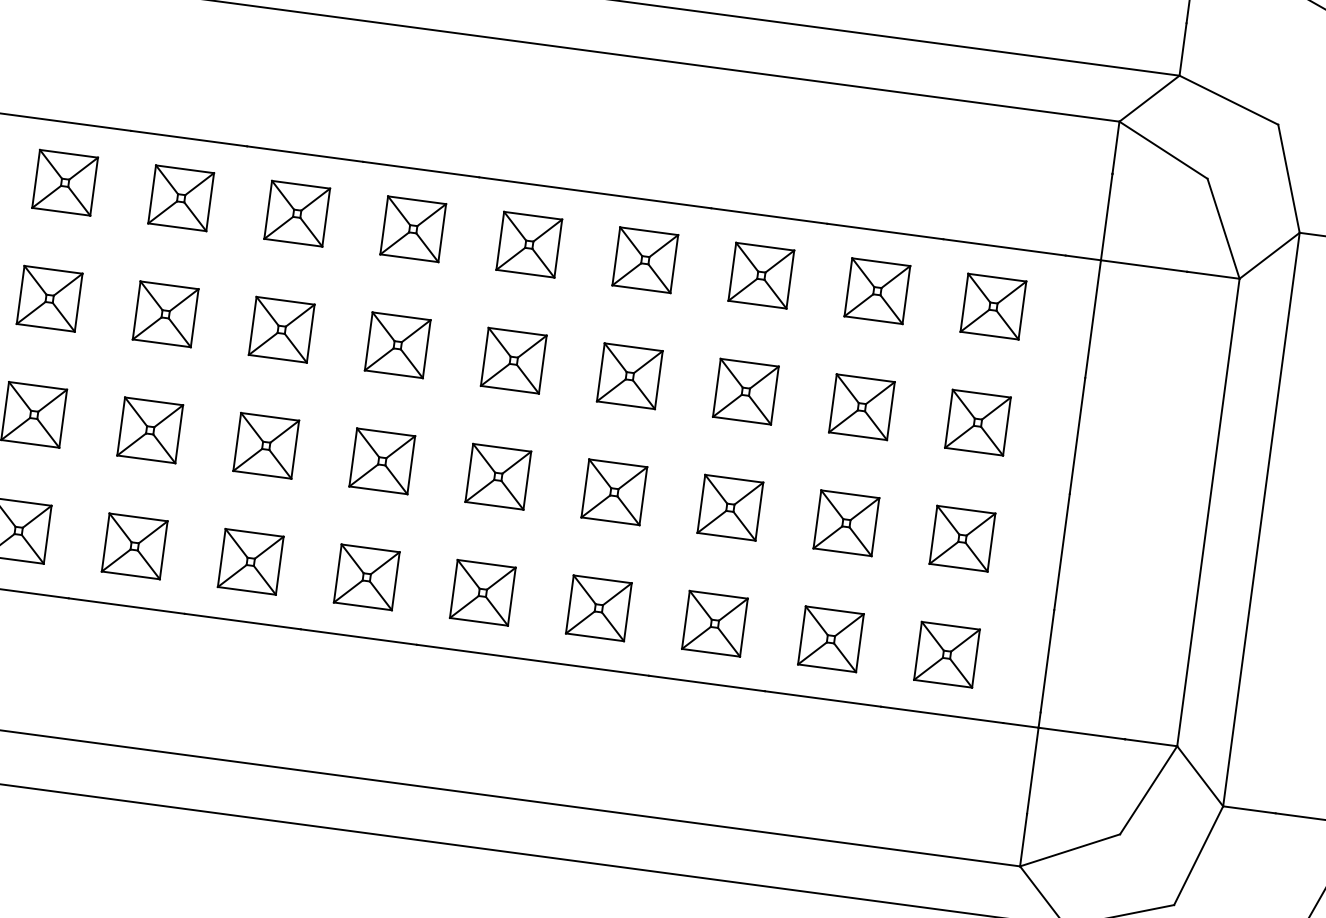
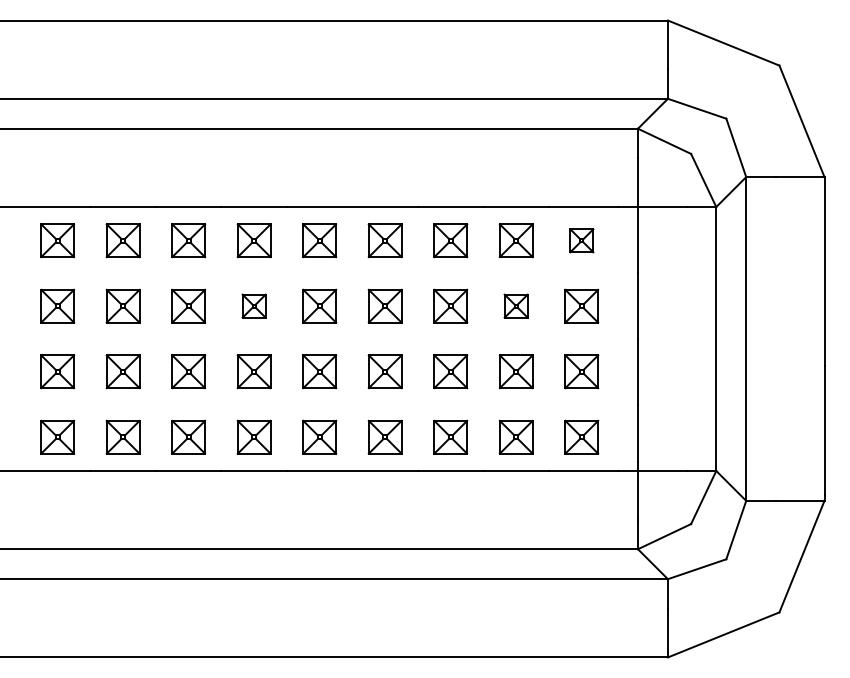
part: (992, 306) -> (581, 240), size x0.7
part: (396, 343) -> (253, 305), size x0.7
part: (860, 405) -> (515, 305), size x0.7

